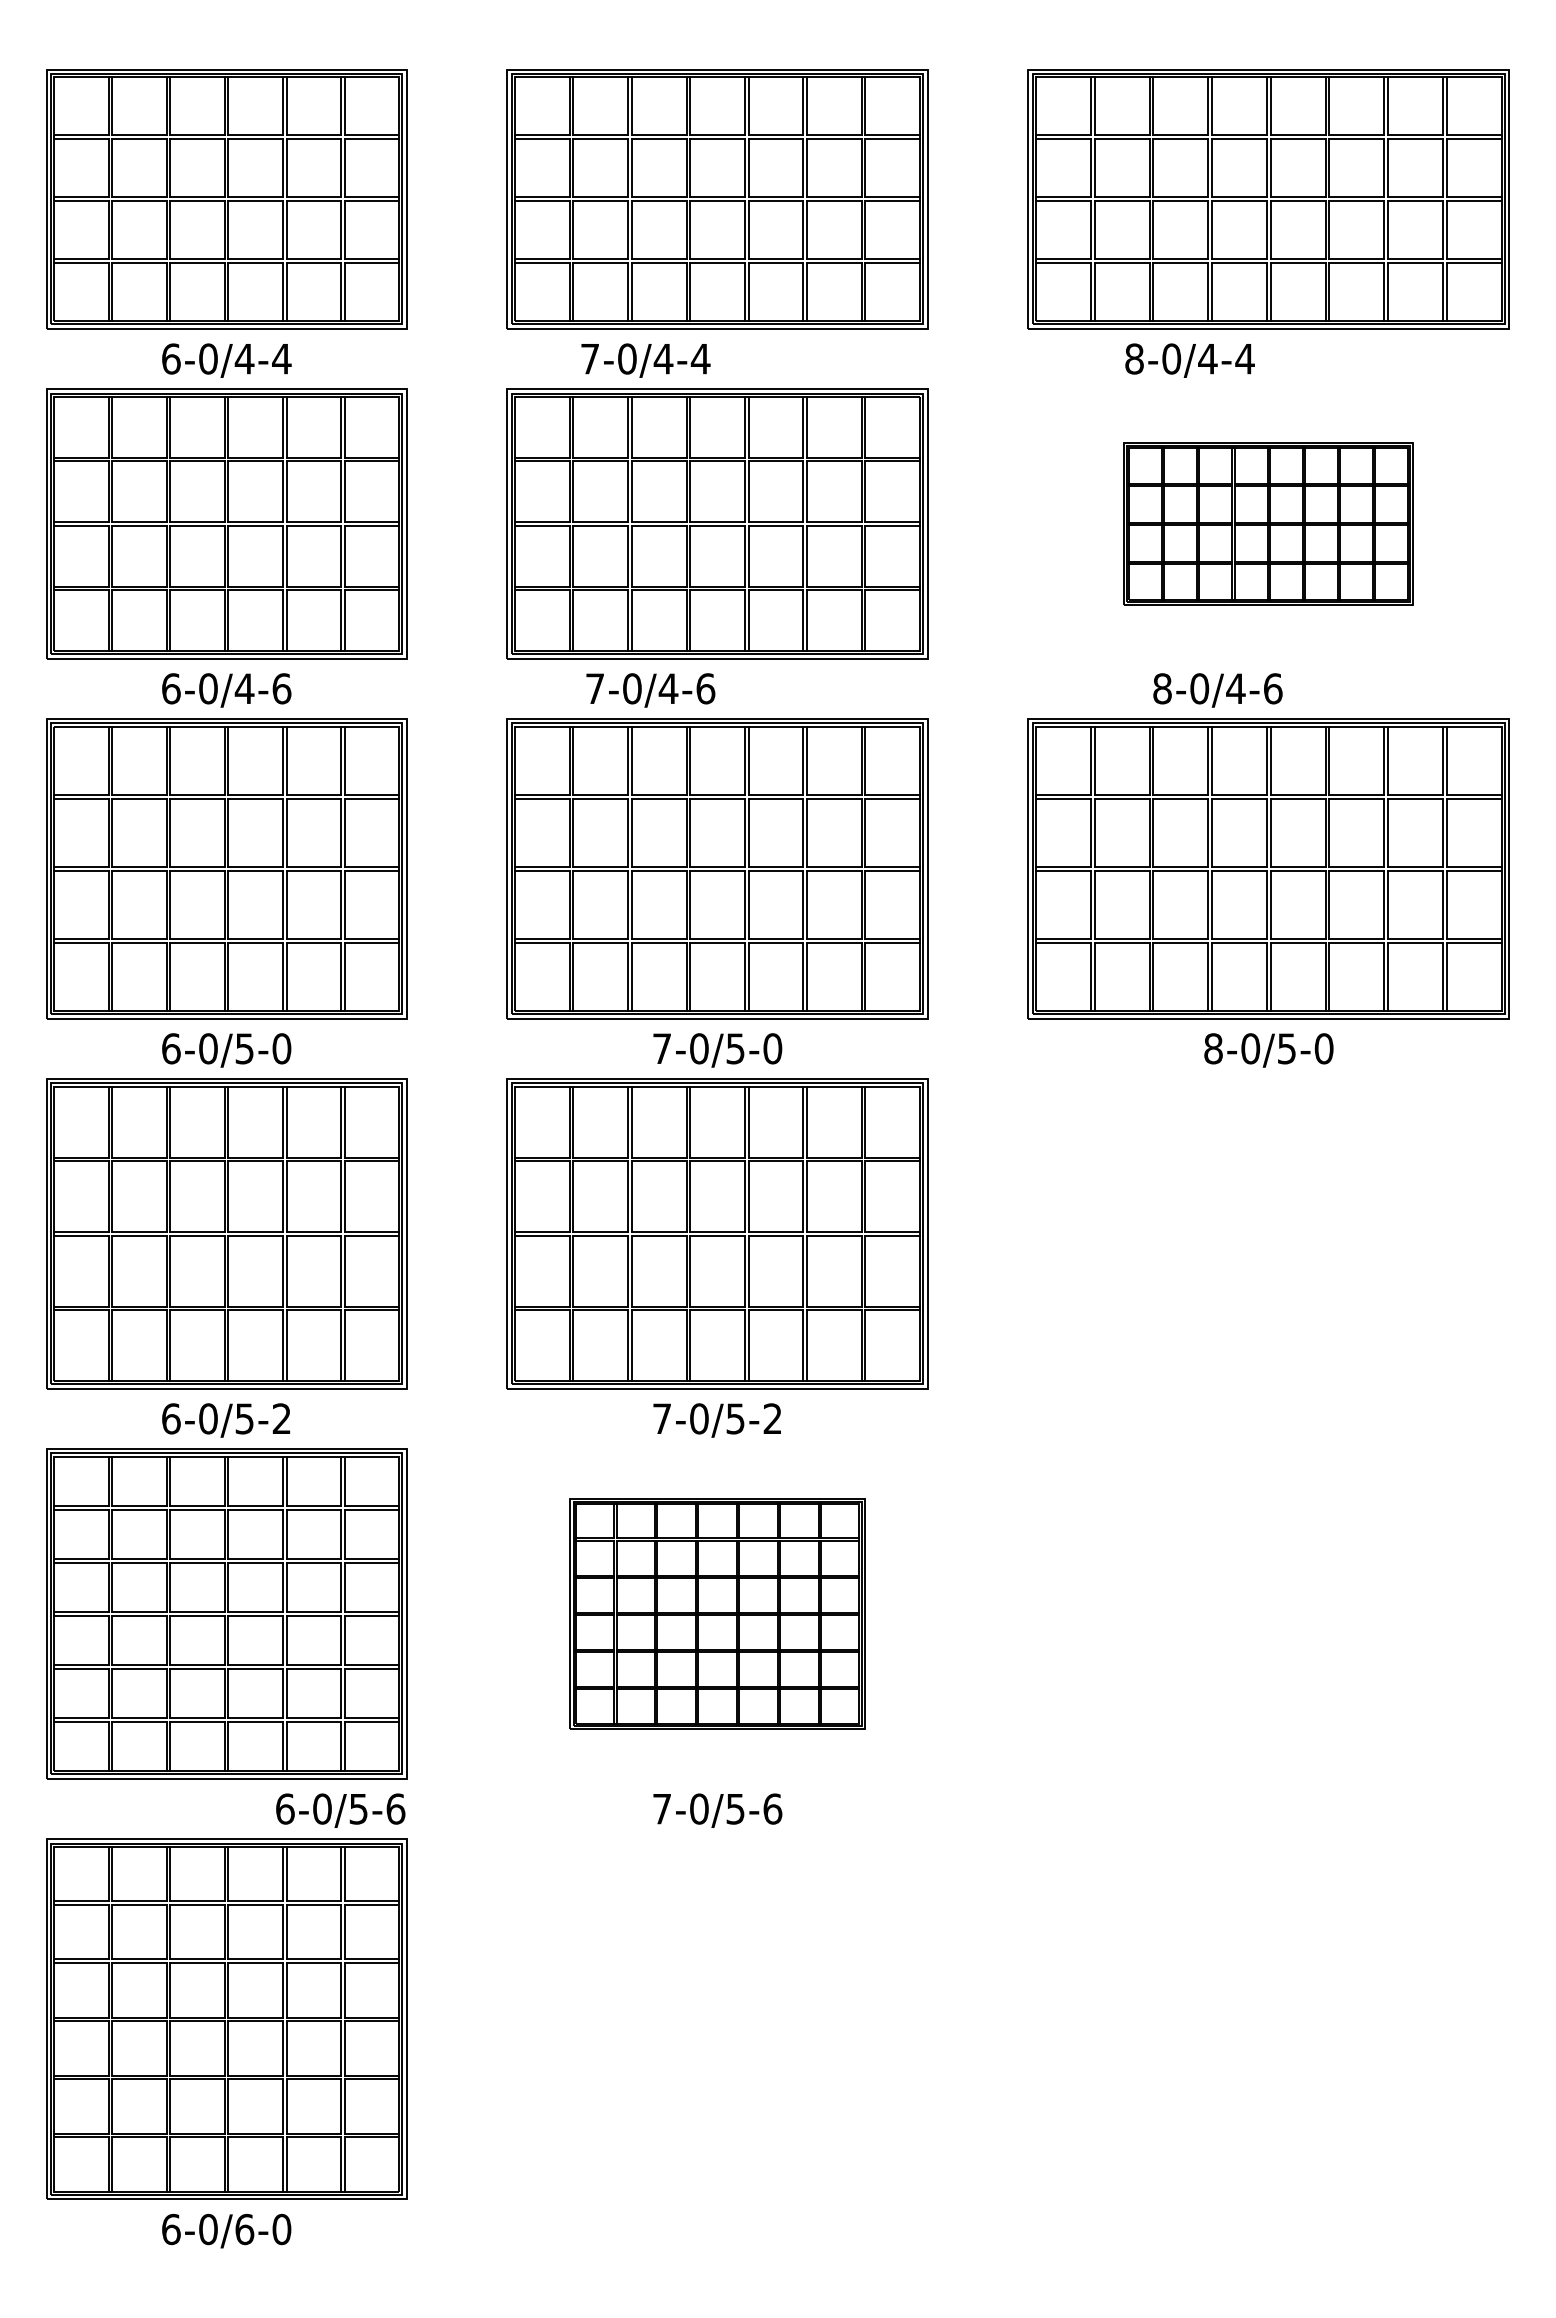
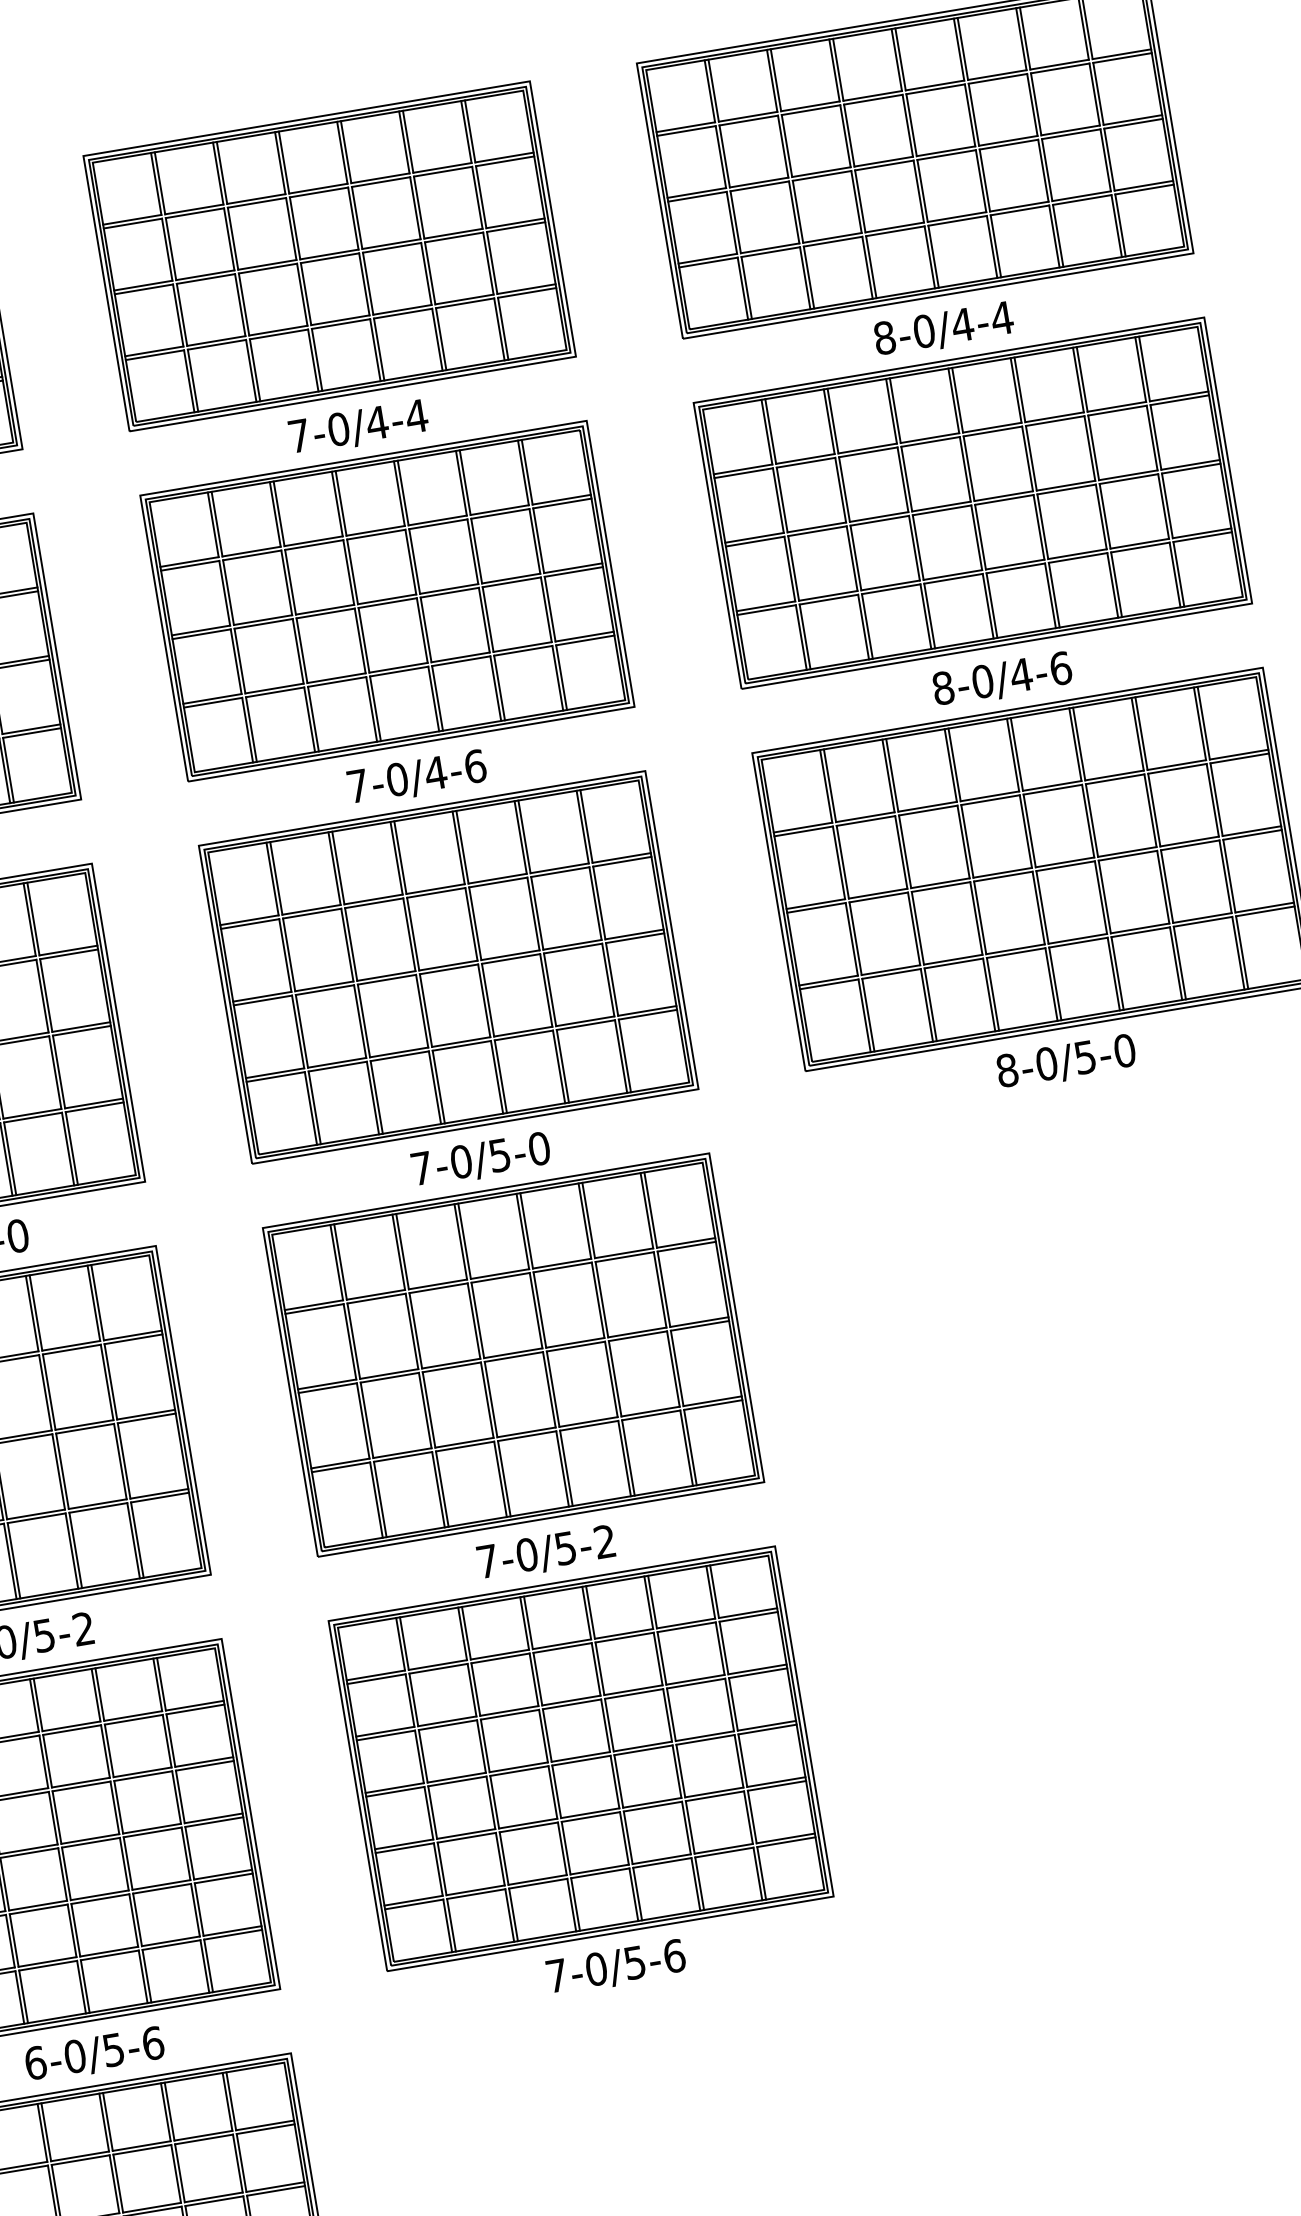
text: (645, 360) -> (358, 427), moved
text: (1189, 360) -> (943, 329), moved
part: (1268, 523) -> (972, 502), size x1.67
text: (650, 690) -> (416, 778), moved
text: (1217, 690) -> (1002, 680), moved
part: (717, 1613) -> (580, 1758), size x1.43
text: (340, 1810) -> (94, 2054), moved

